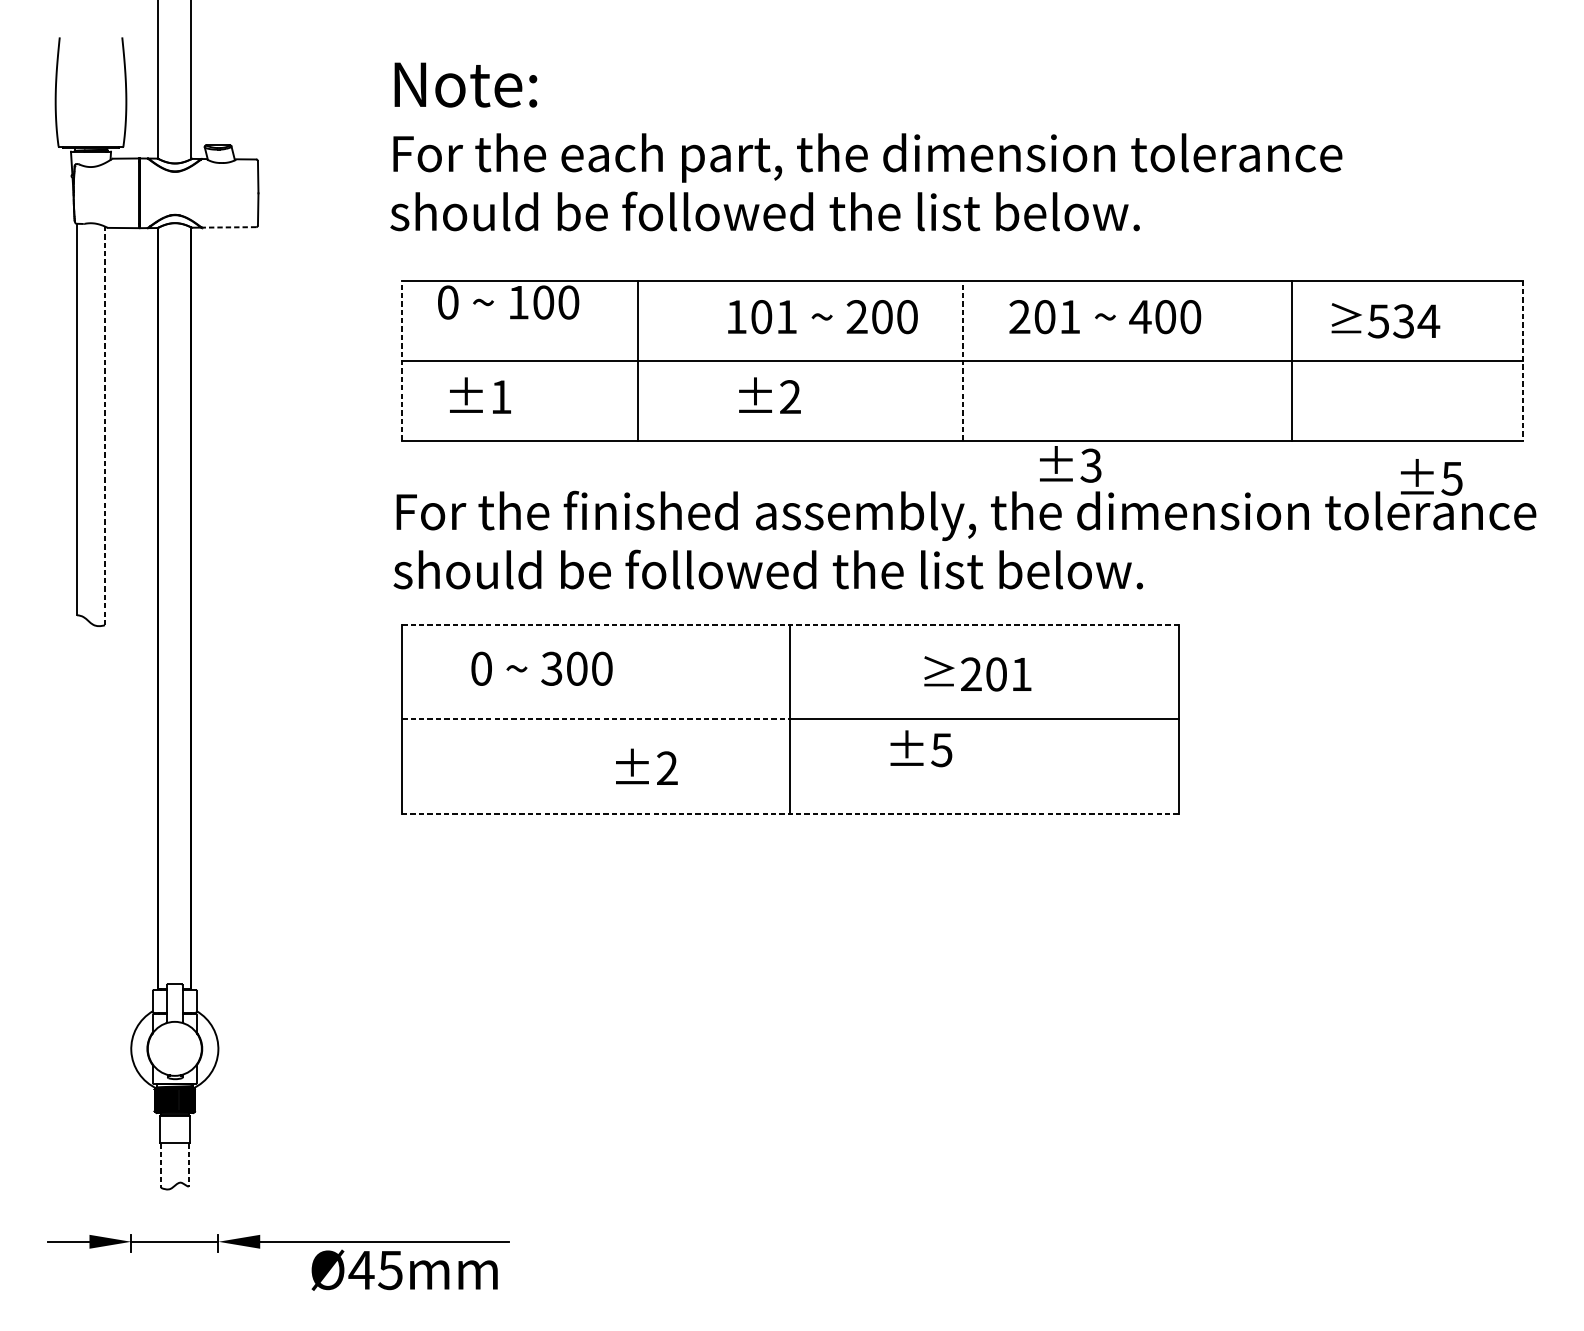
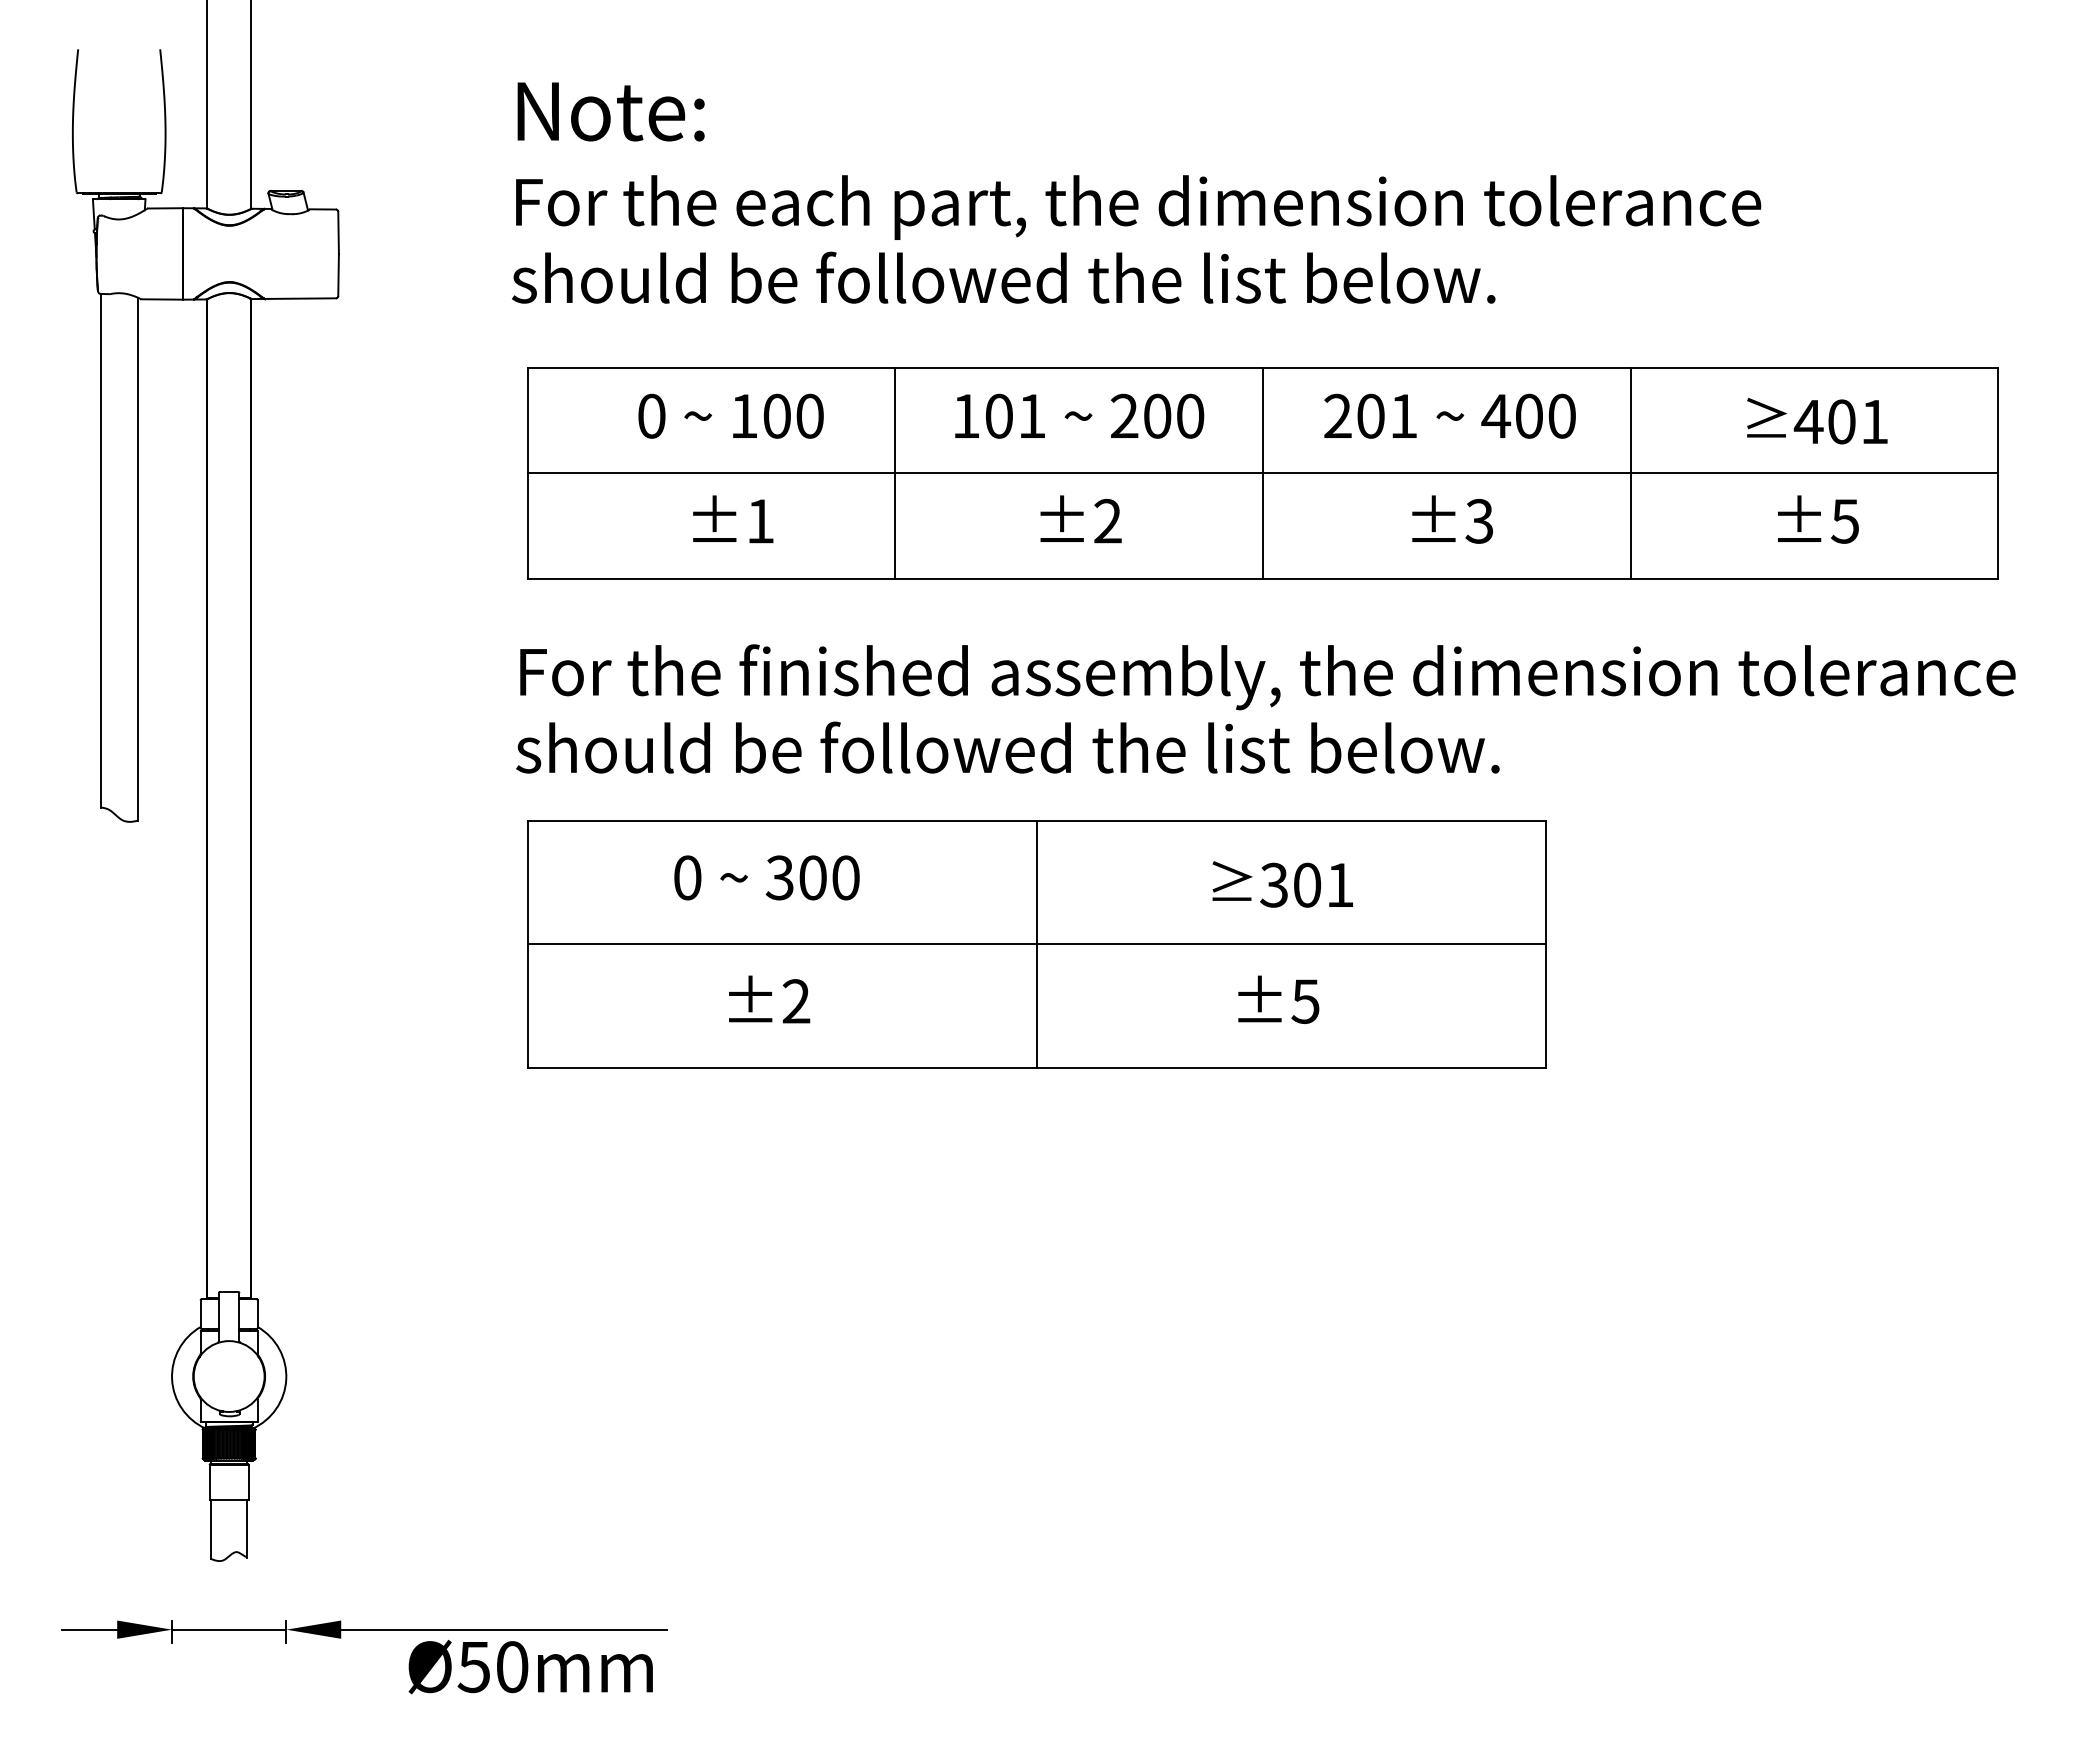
line: (229, 227) -> (300, 298), dashed -> solid
text: (508, 301) -> (730, 415), moved
text: (1403, 321) -> (1841, 421), 534 -> 401
line: (402, 360) -> (527, 473), dashed -> solid
line: (637, 360) -> (895, 473), moved
line: (963, 360) -> (1263, 473), dashed -> solid
line: (1292, 360) -> (1630, 473), moved
line: (1523, 361) -> (1998, 474), dashed -> solid
text: (480, 395) -> (733, 519), moved
text: (769, 395) -> (1080, 519), moved
line: (104, 426) -> (137, 559), dashed -> solid
text: (1070, 464) -> (1452, 519), moved
text: (1431, 477) -> (1818, 519), moved
line: (790, 625) -> (1037, 820), dashed -> solid
text: (541, 668) -> (766, 877), moved
text: (971, 674) -> (1274, 885), 201 -> 301
line: (596, 719) -> (782, 944), dashed -> solid
text: (921, 748) -> (1278, 999), moved
text: (646, 766) -> (769, 999), moved
line: (790, 813) -> (1036, 1067), dashed -> solid
line: (188, 1165) -> (247, 1529), dashed -> solid
line: (160, 1166) -> (210, 1530), dashed -> solid
text: (375, 1270) -> (492, 1667), Ø45mm -> Ø50mm

